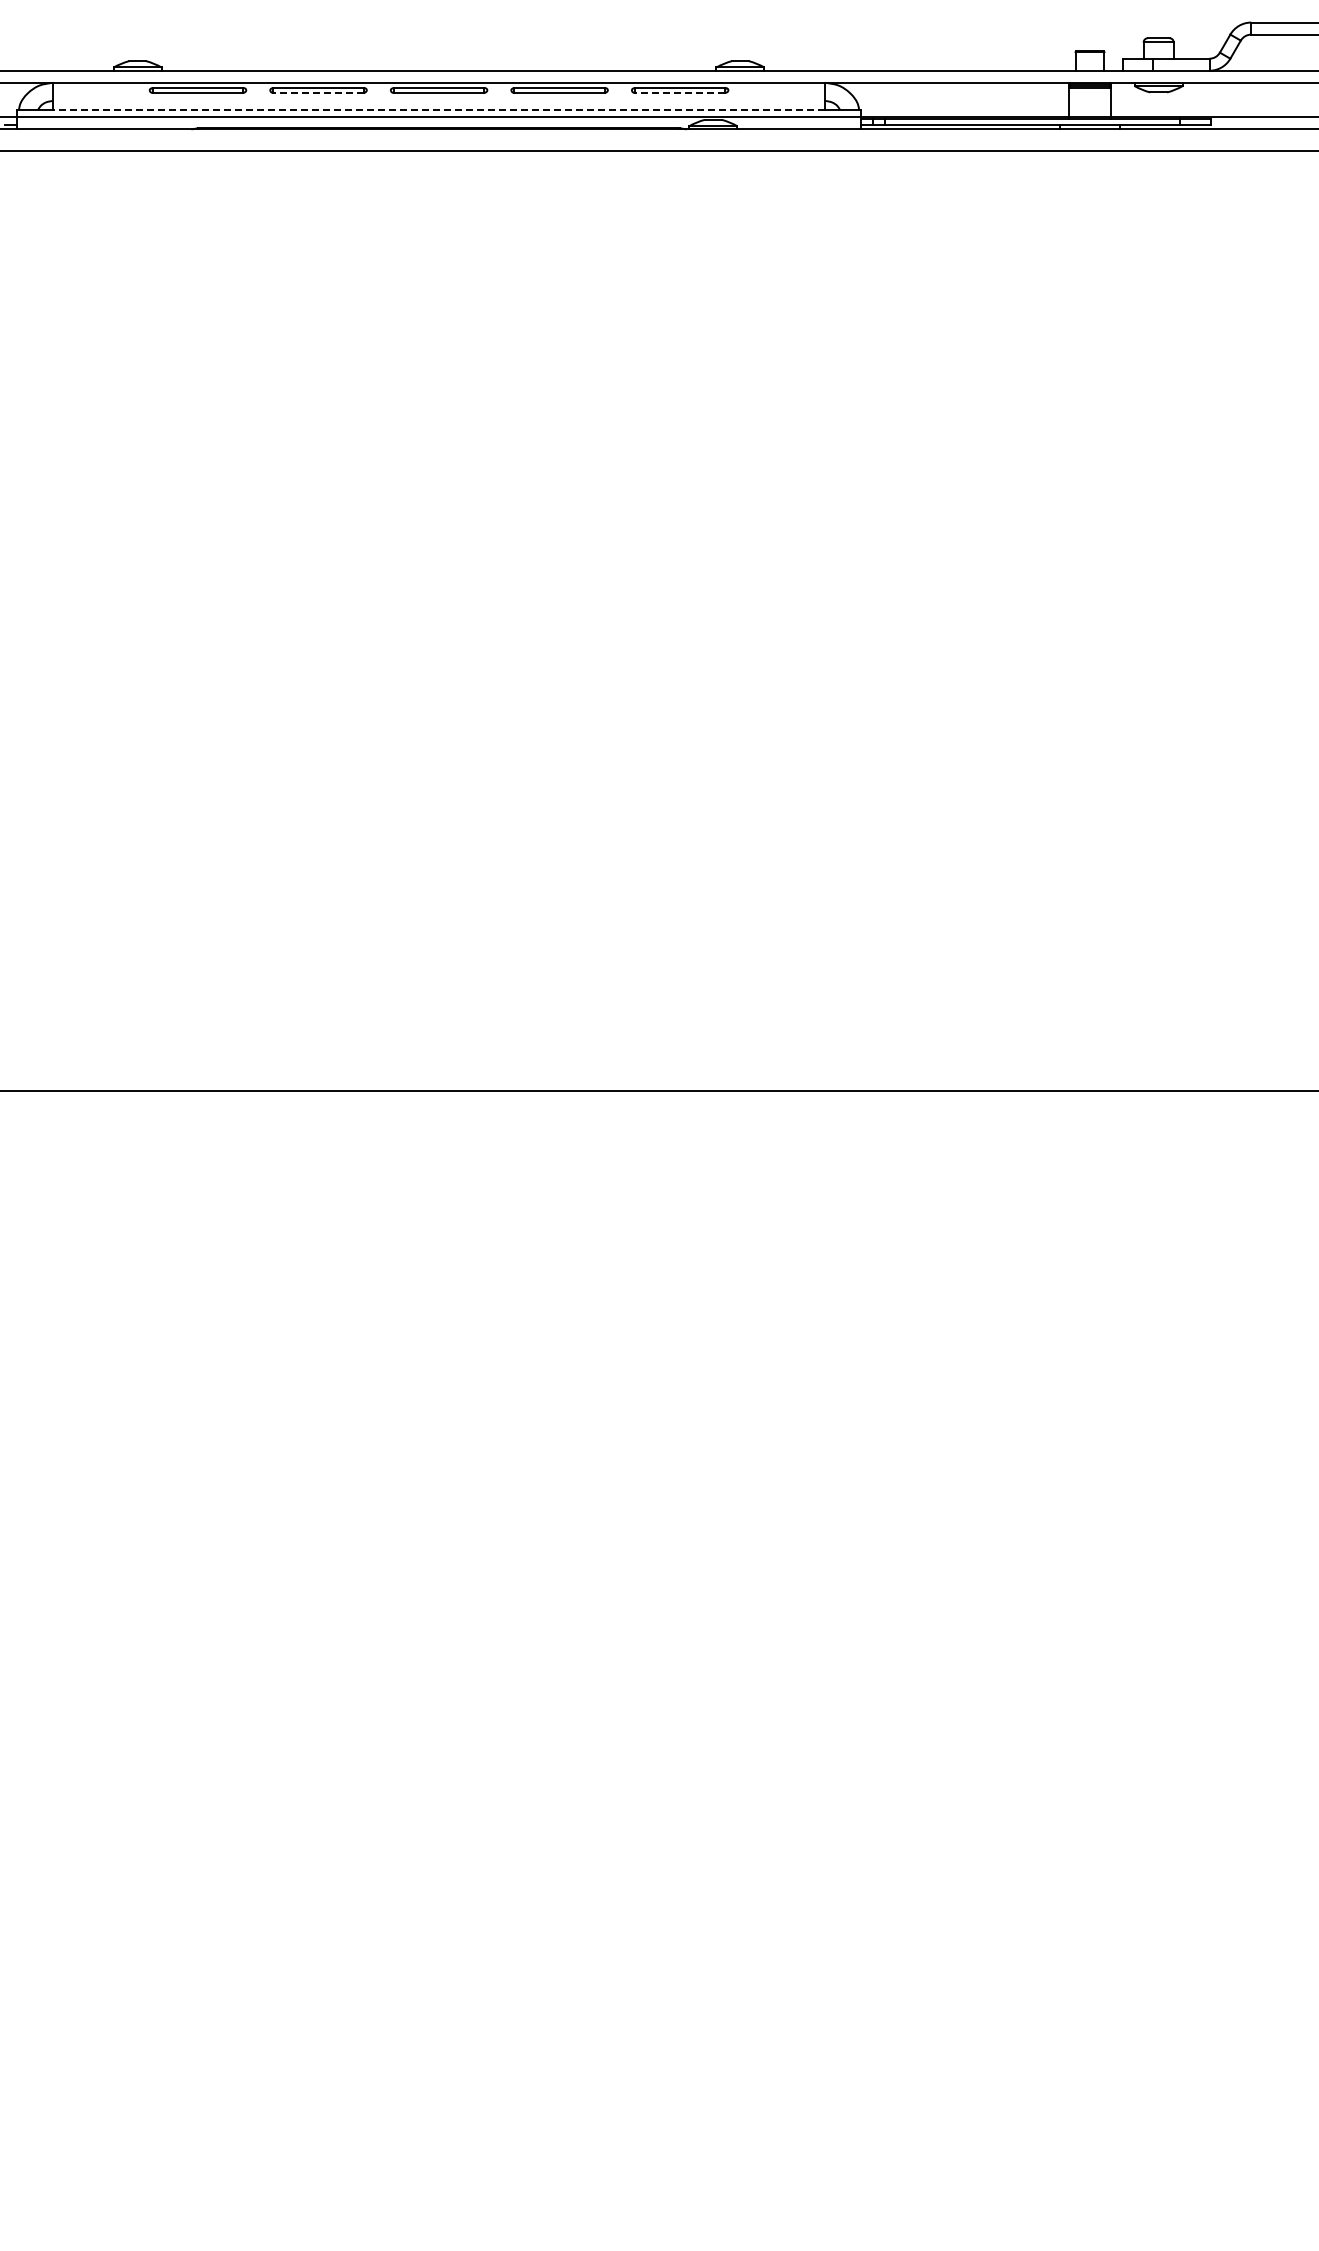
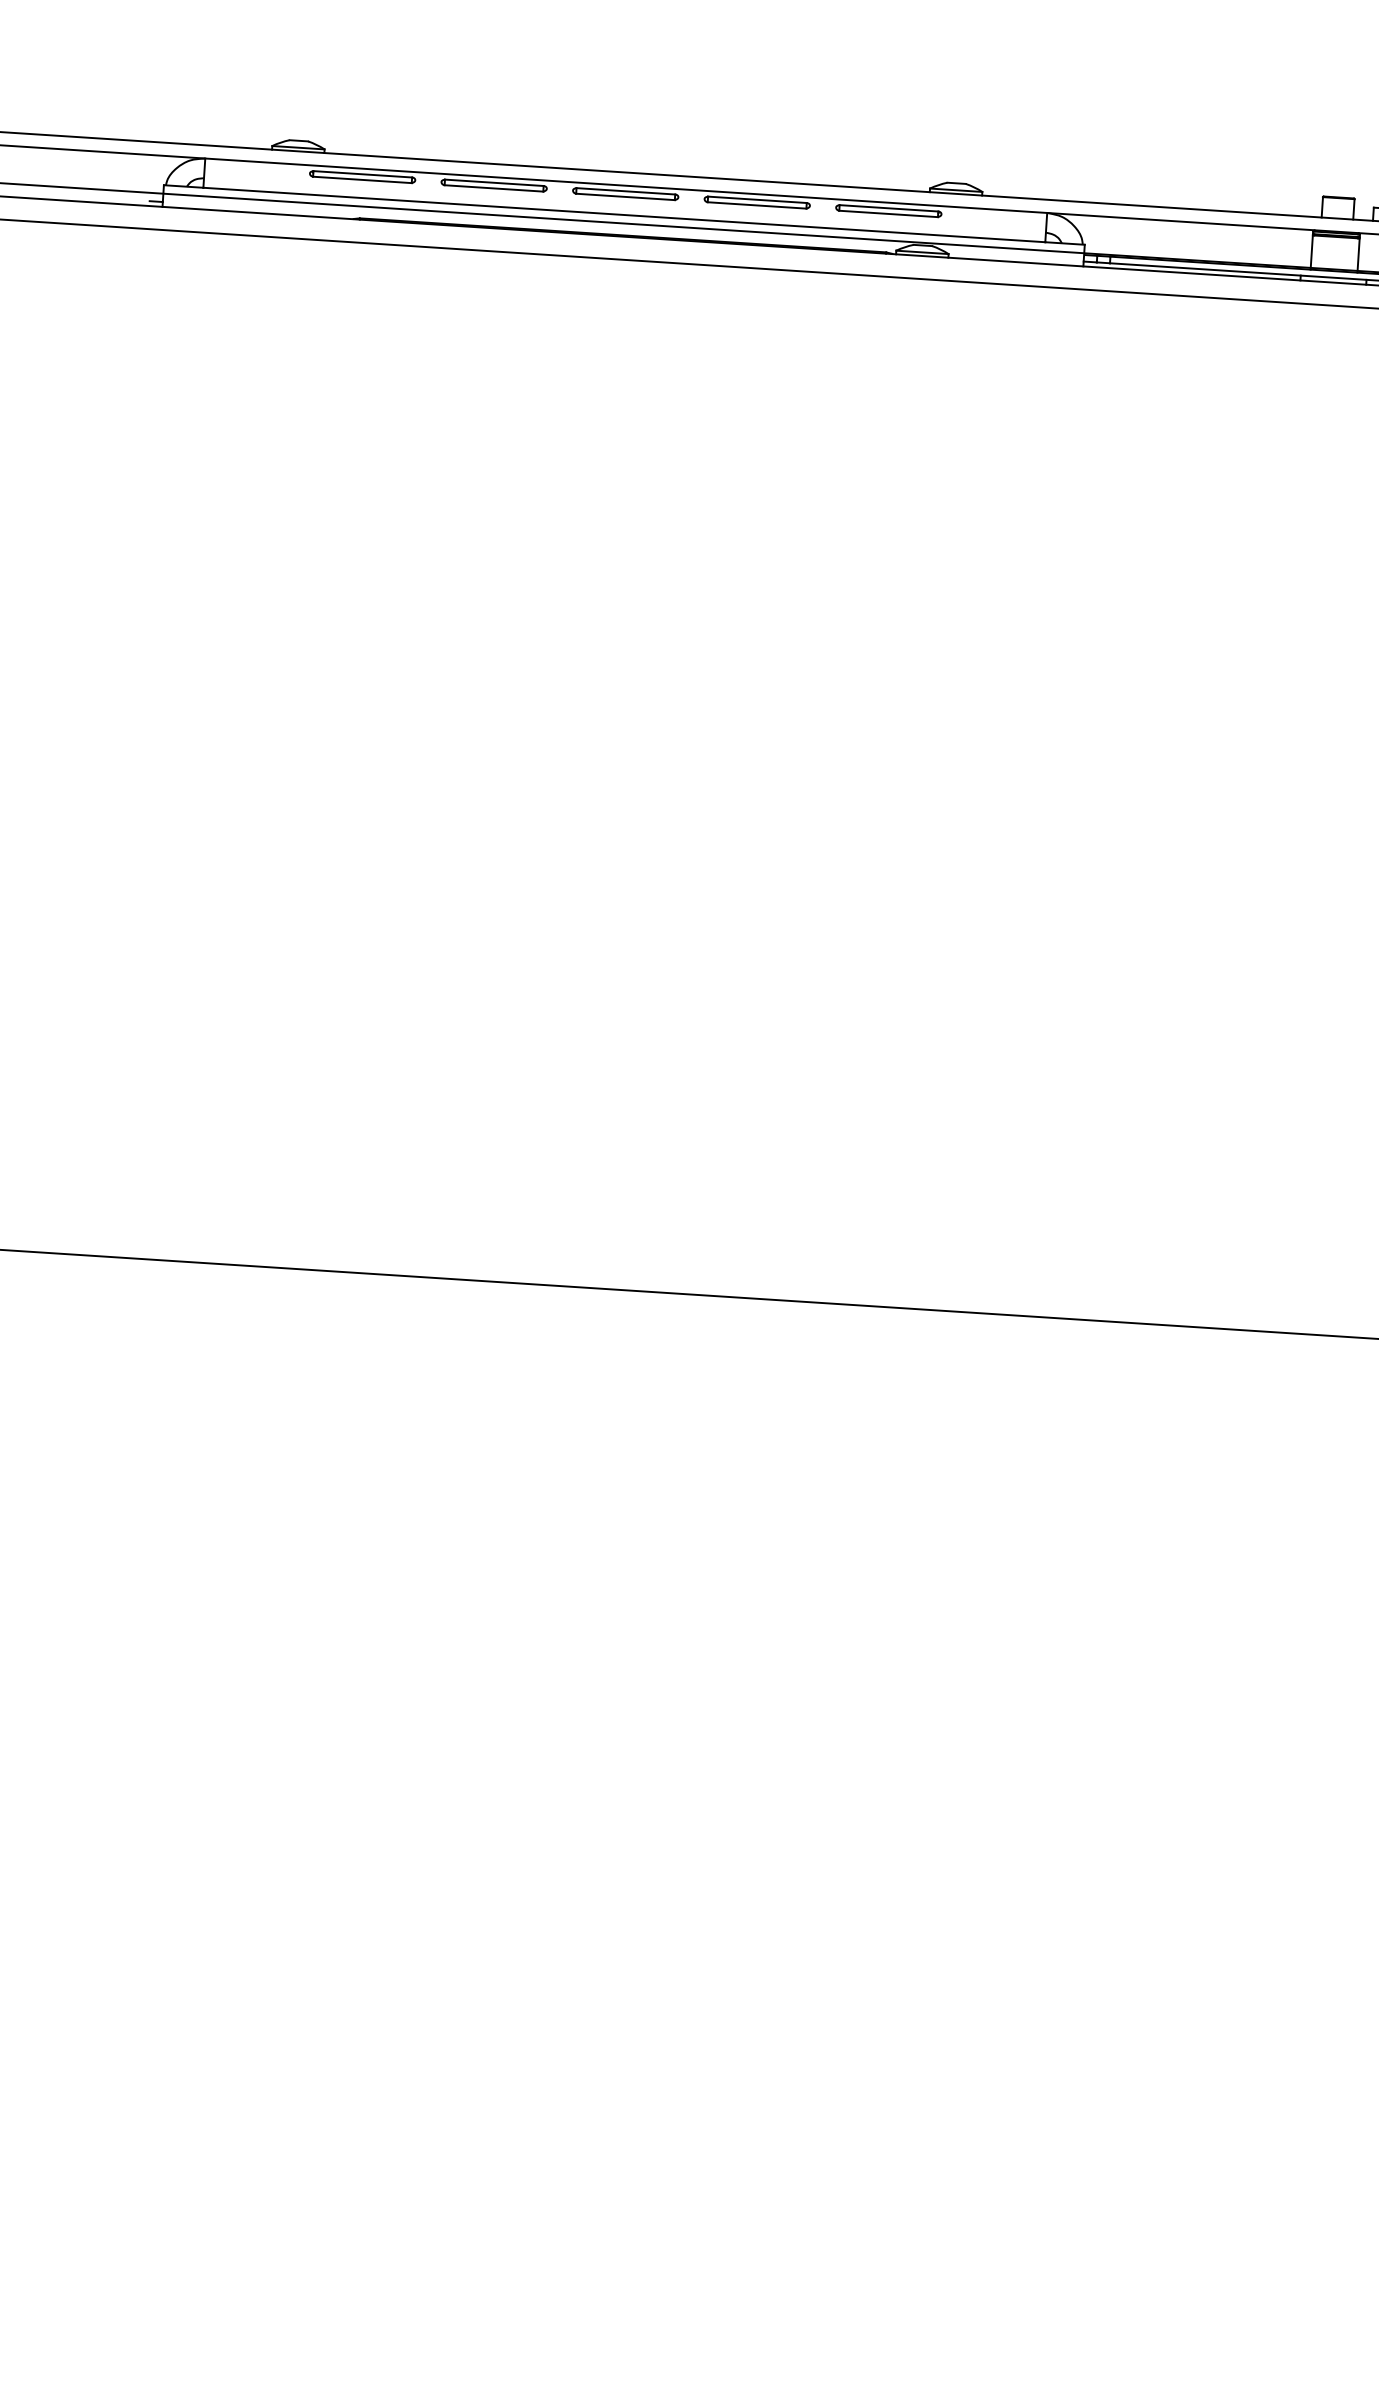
line: (318, 93) -> (493, 188), dashed -> solid
line: (679, 93) -> (887, 214), dashed -> solid
line: (439, 109) -> (624, 214), dashed -> solid

